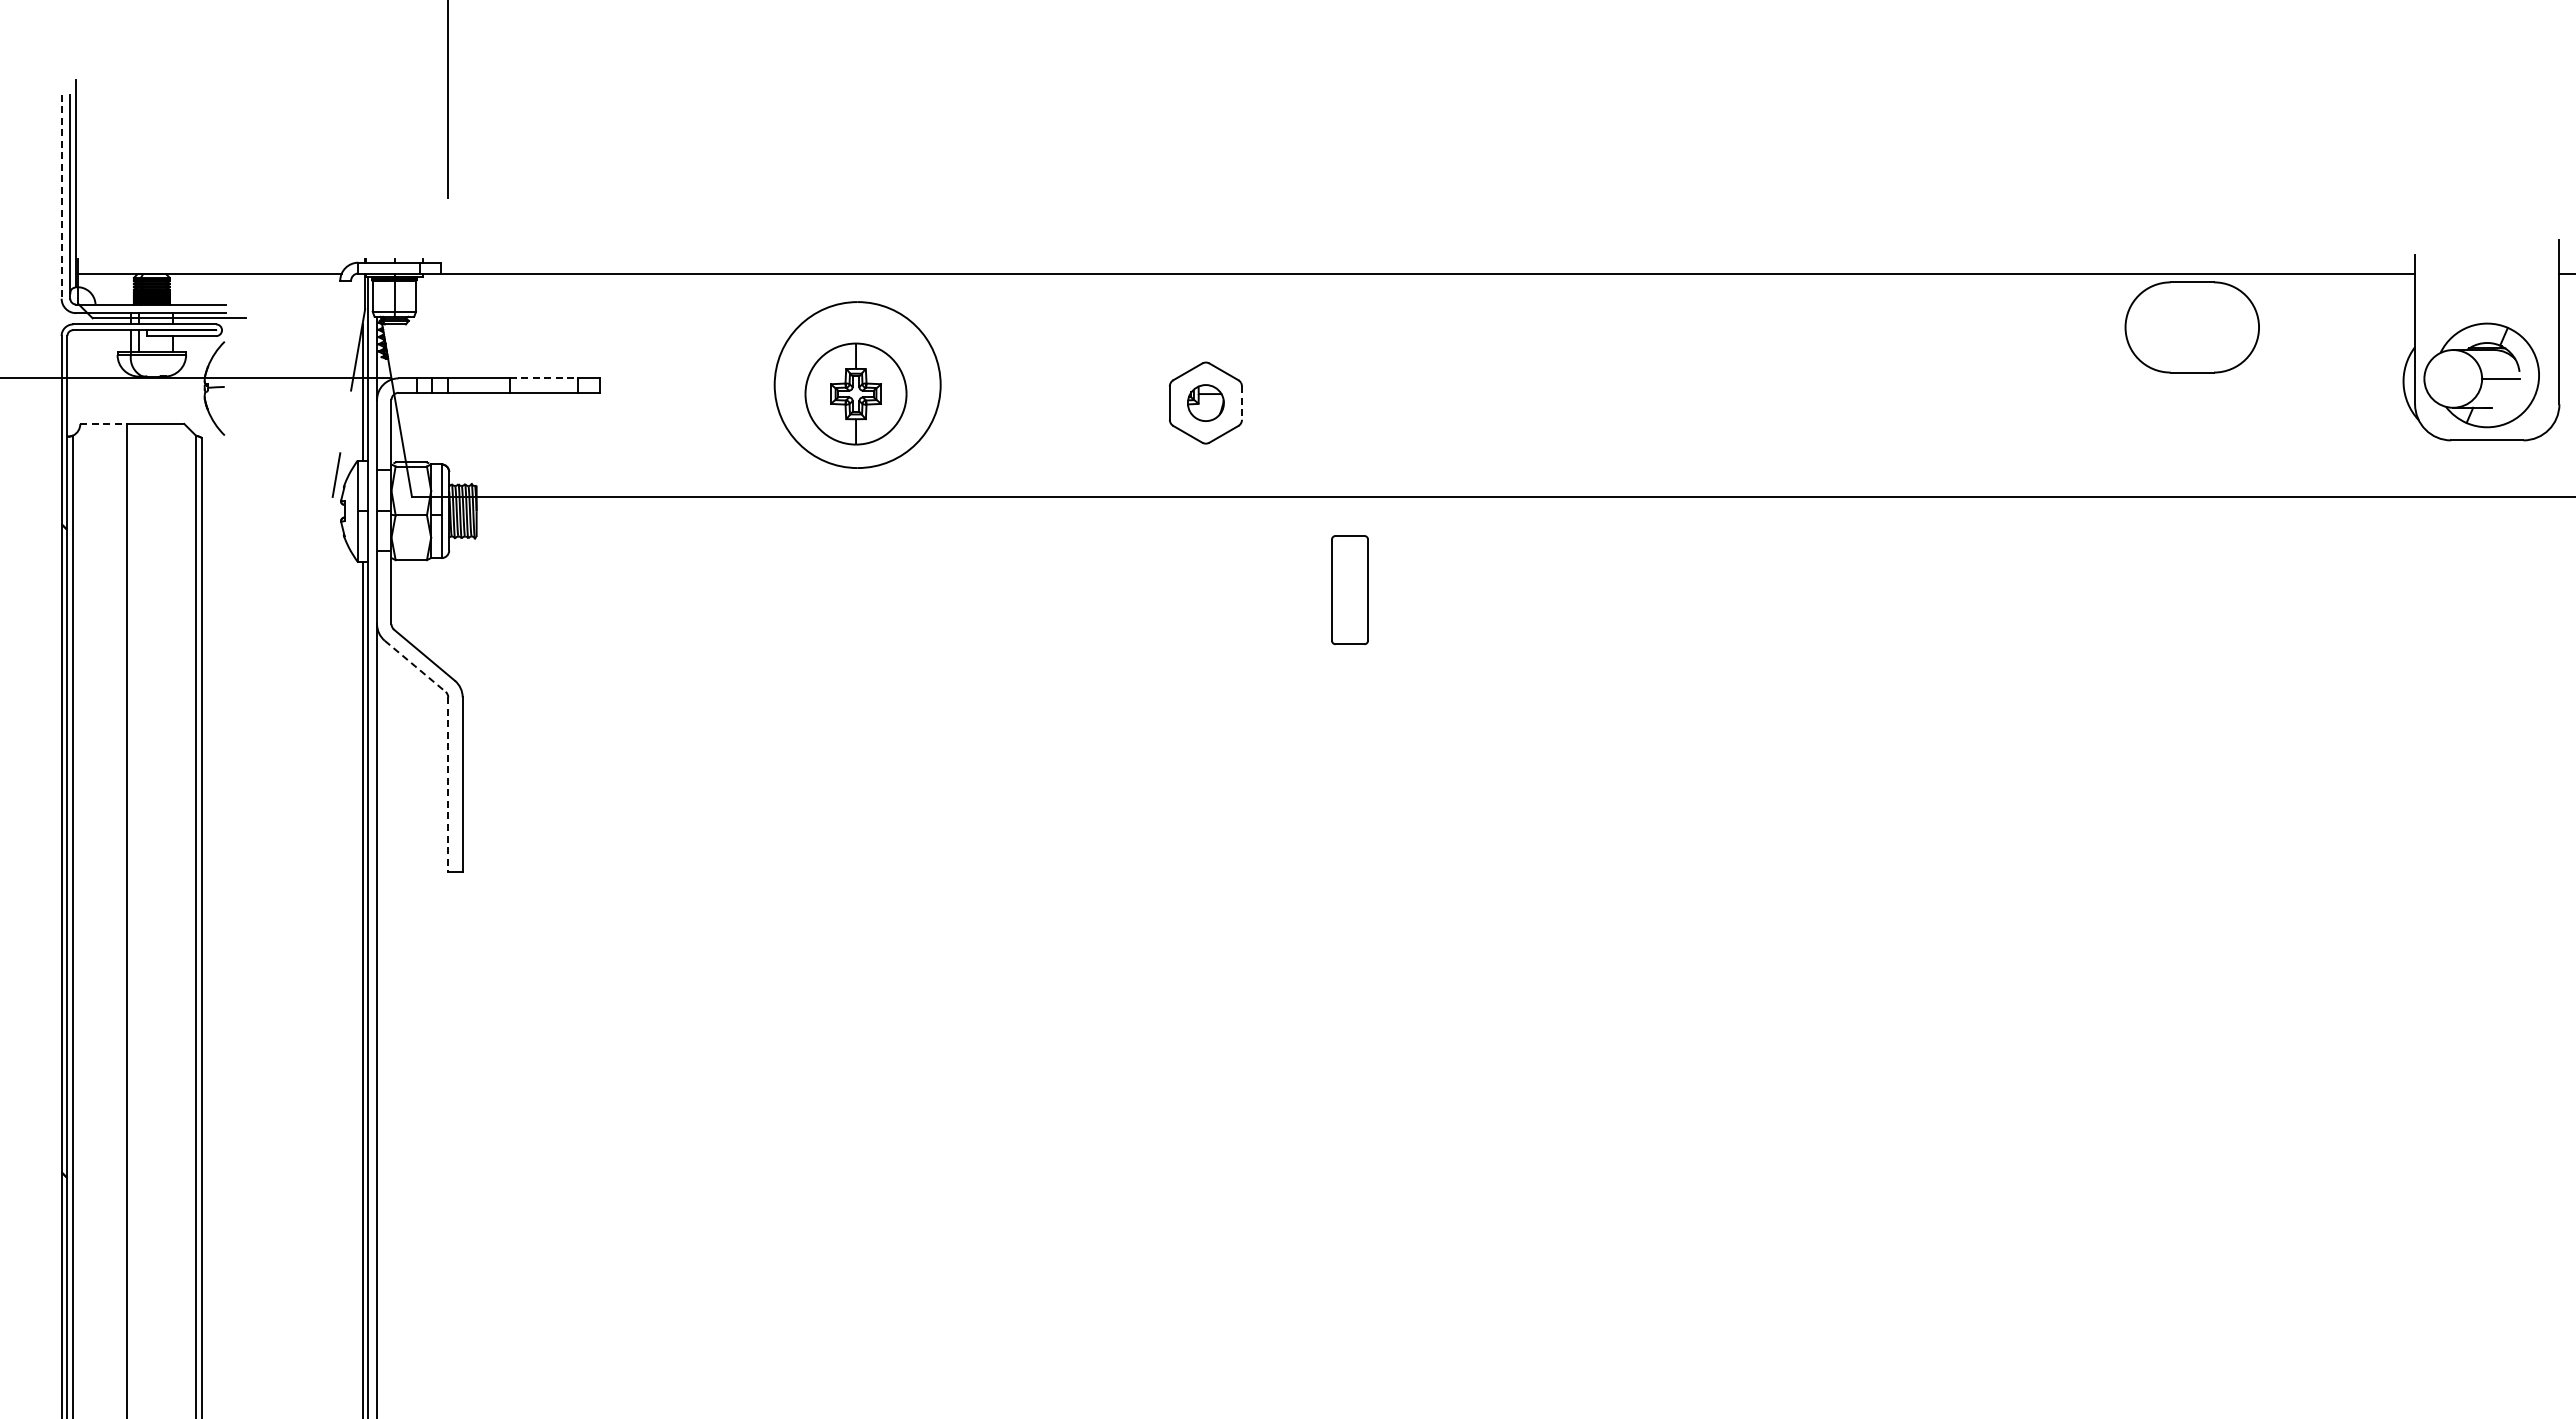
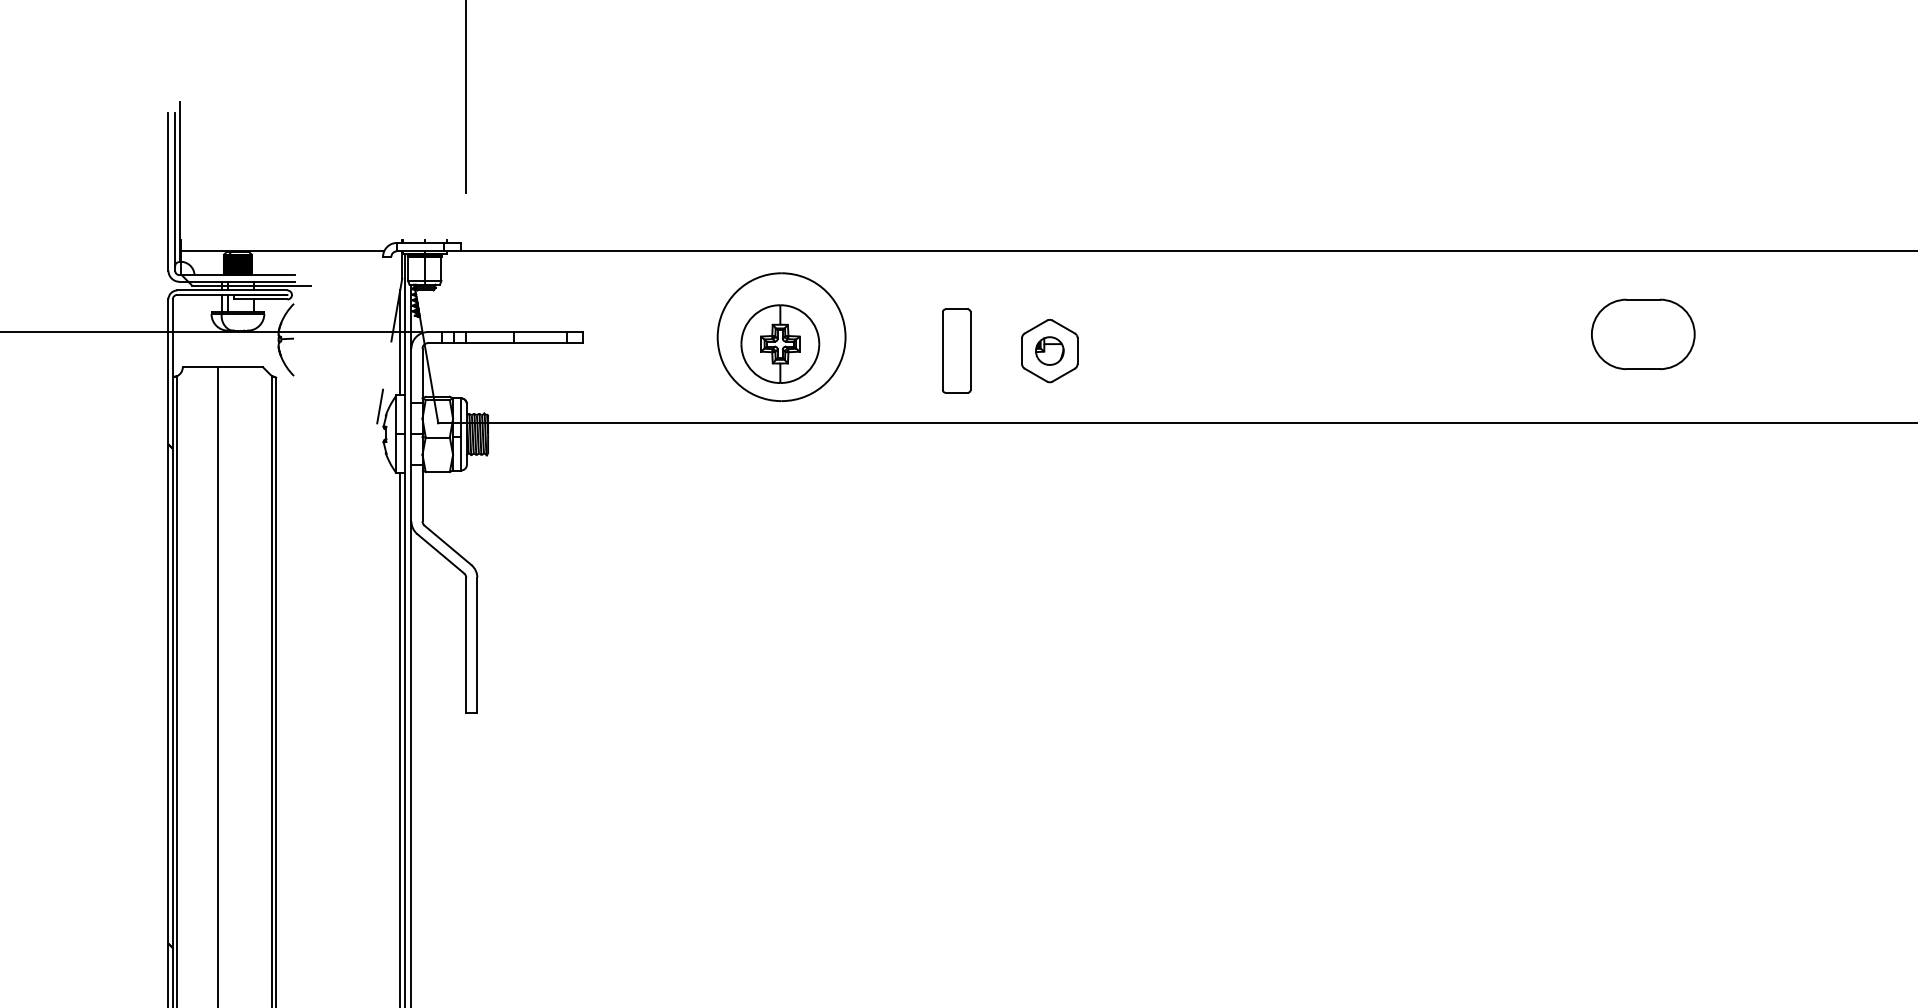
line: (61, 197) -> (168, 192), dashed -> solid
part: (2191, 327) -> (1642, 334), moved
line: (544, 378) -> (540, 332), dashed -> solid
line: (1241, 403) -> (1077, 351), dashed -> solid
line: (103, 423) -> (200, 366), dashed -> solid
part: (1349, 589) -> (956, 350), moved
line: (415, 666) -> (441, 553), dashed -> solid
line: (448, 784) -> (466, 644), dashed -> solid

